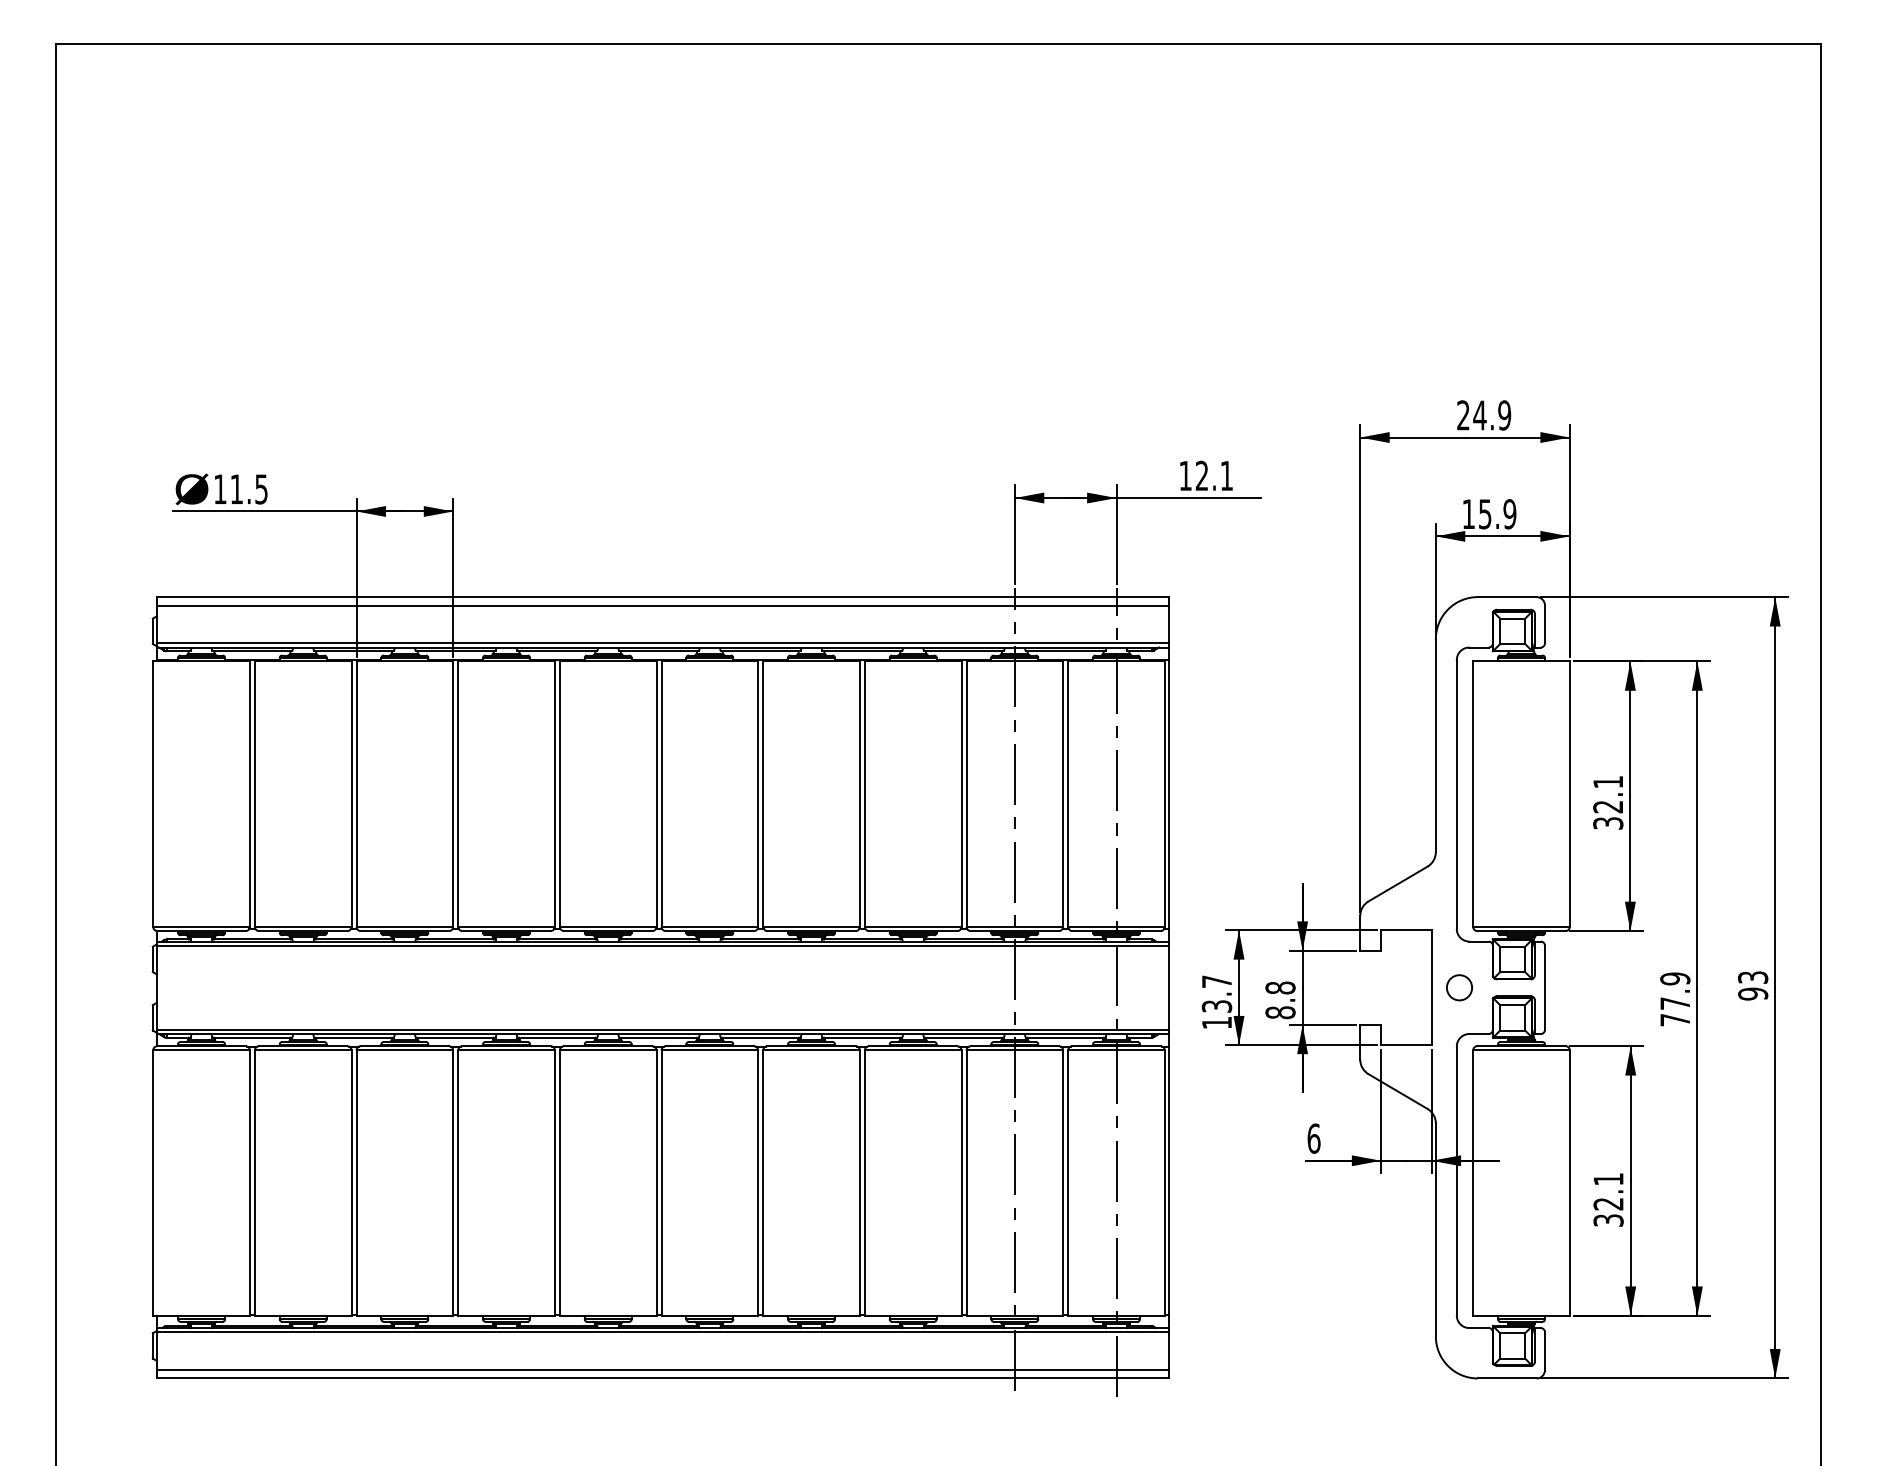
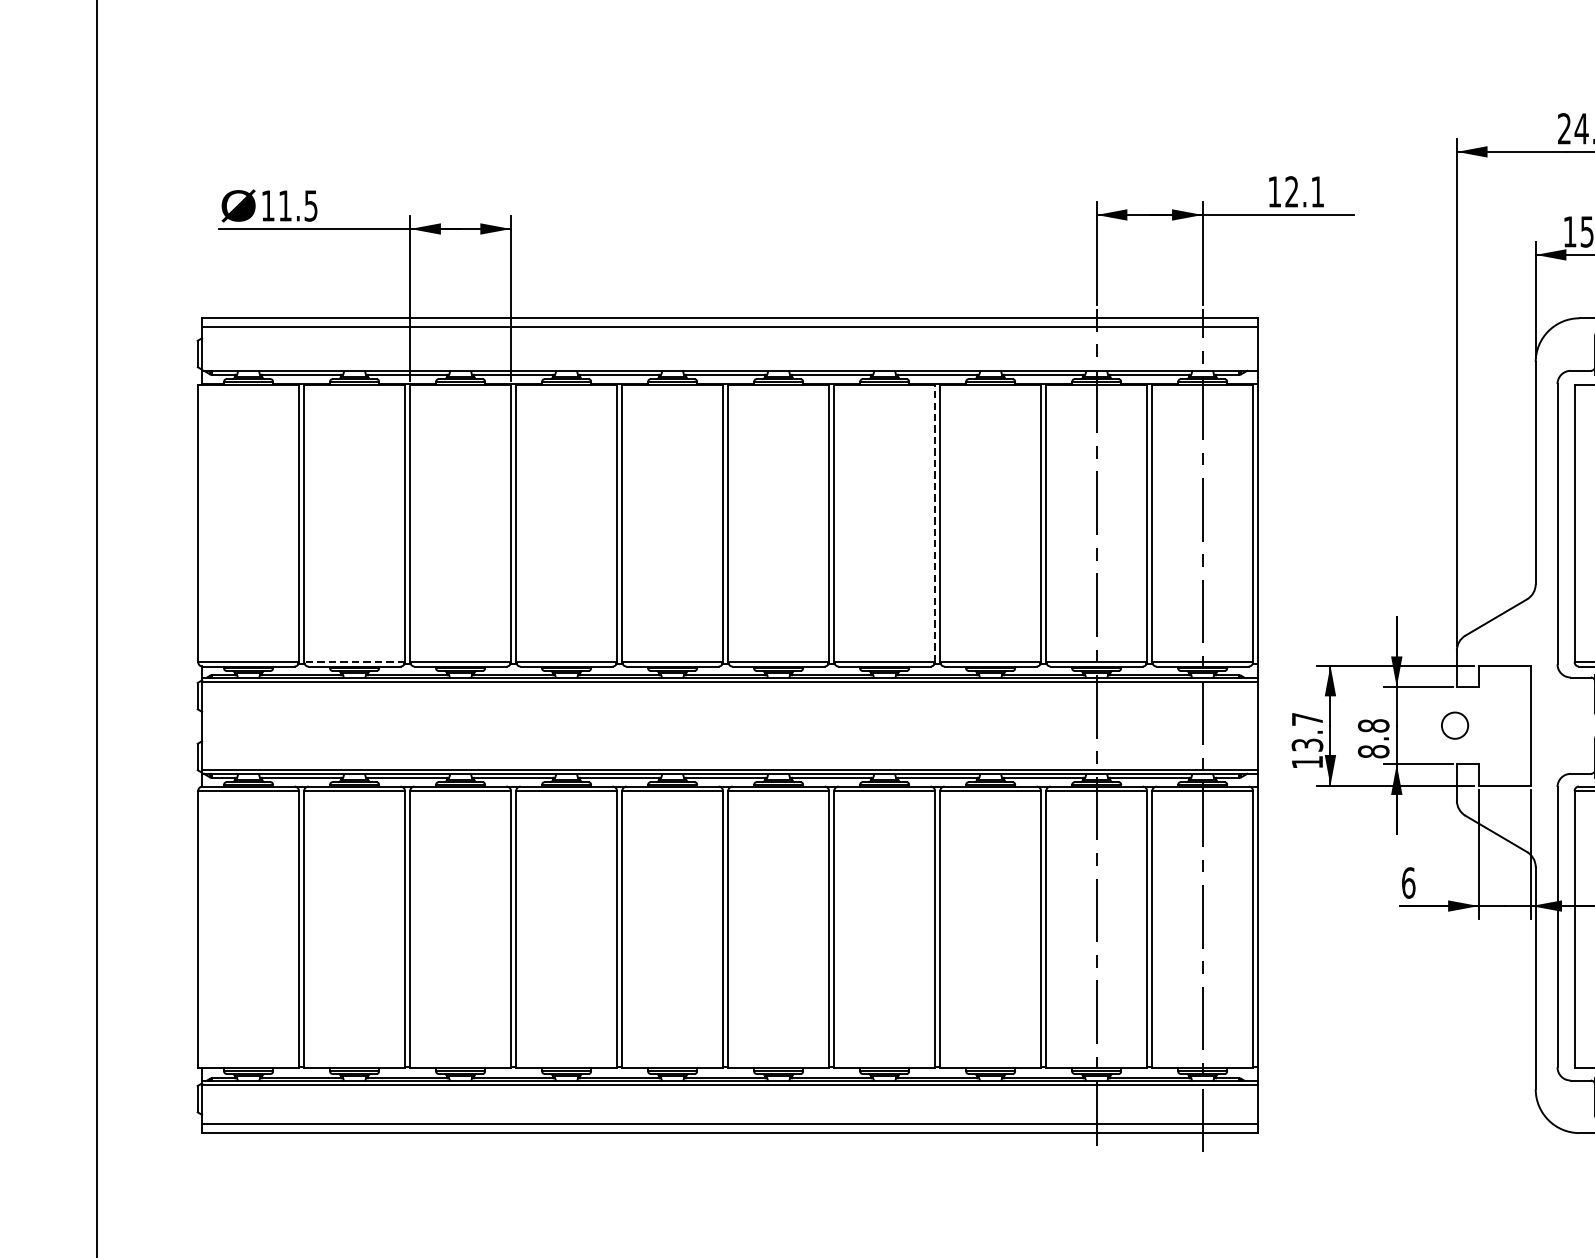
line: (663, 643) -> (730, 366), removed
line: (859, 794) -> (934, 524), solid -> dashed
line: (302, 926) -> (353, 661), solid -> dashed
circle: (1459, 987) -> (1455, 725), moved

